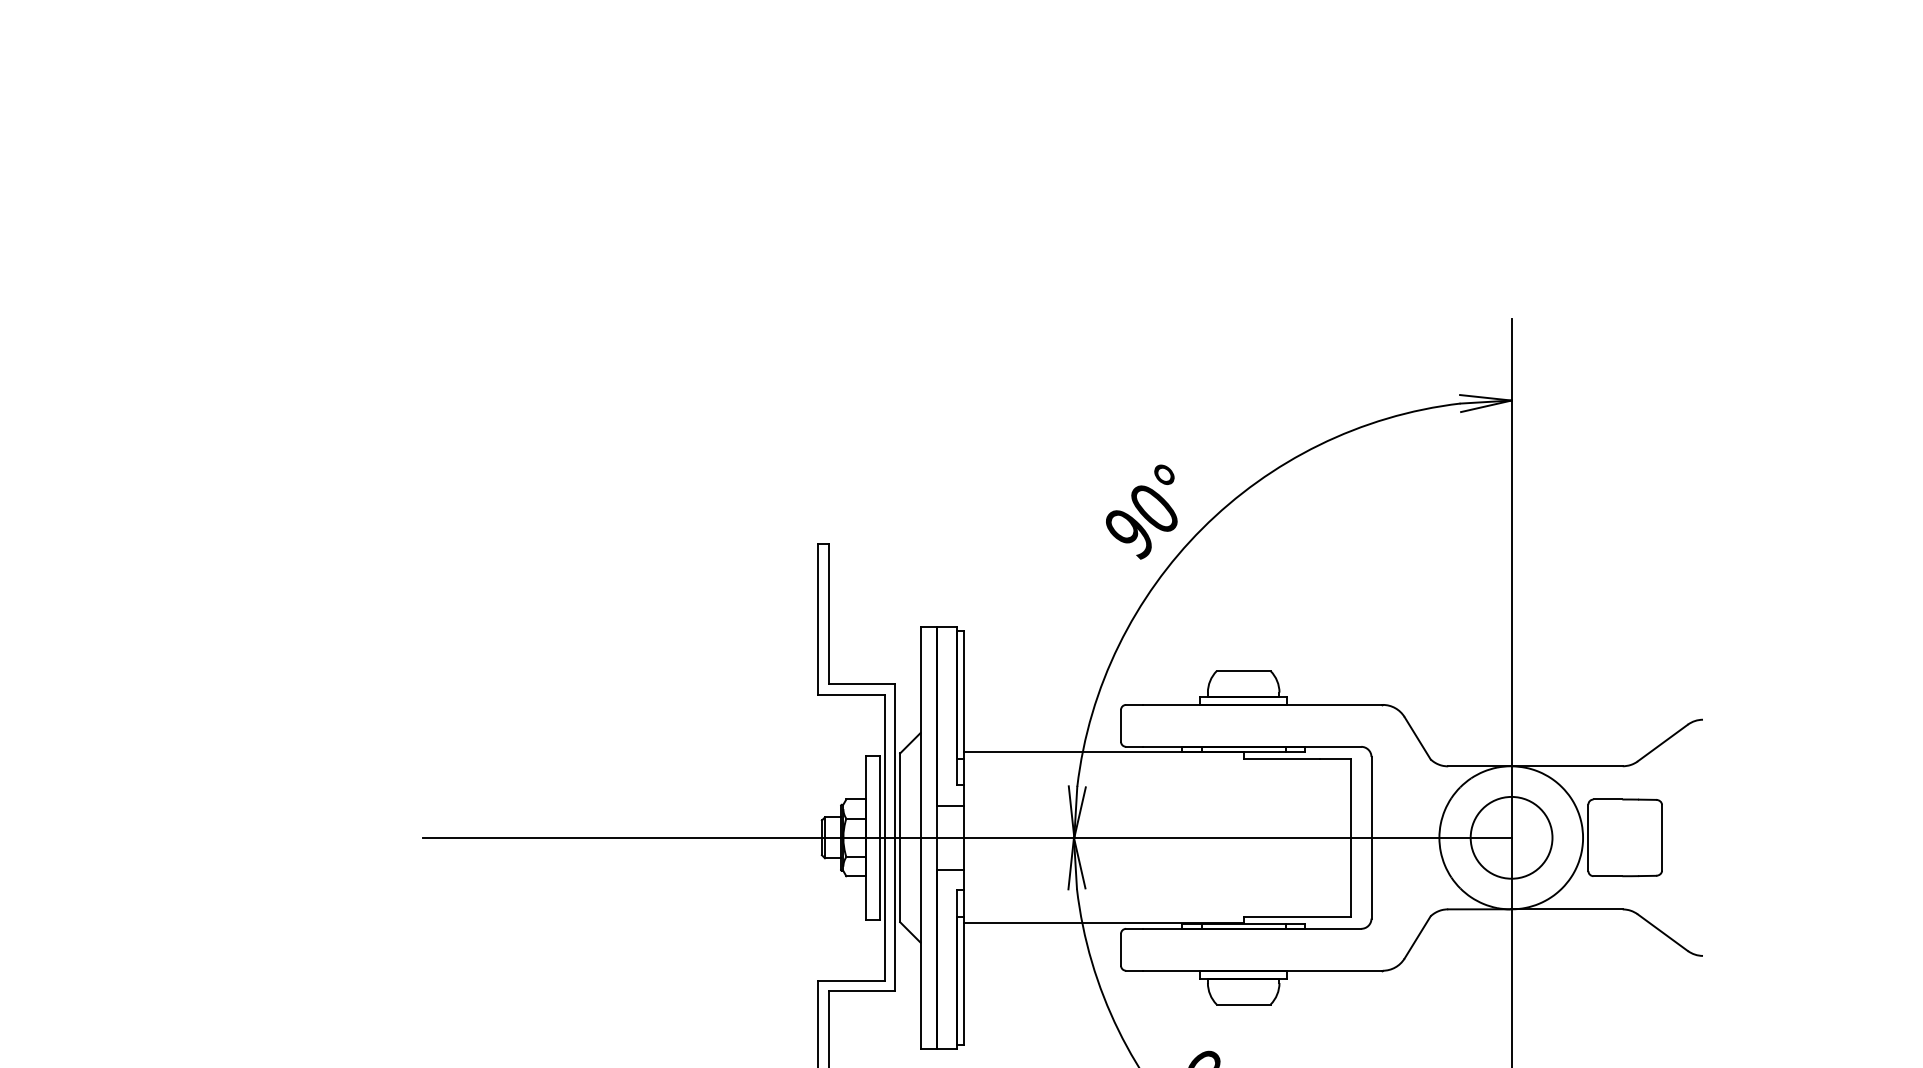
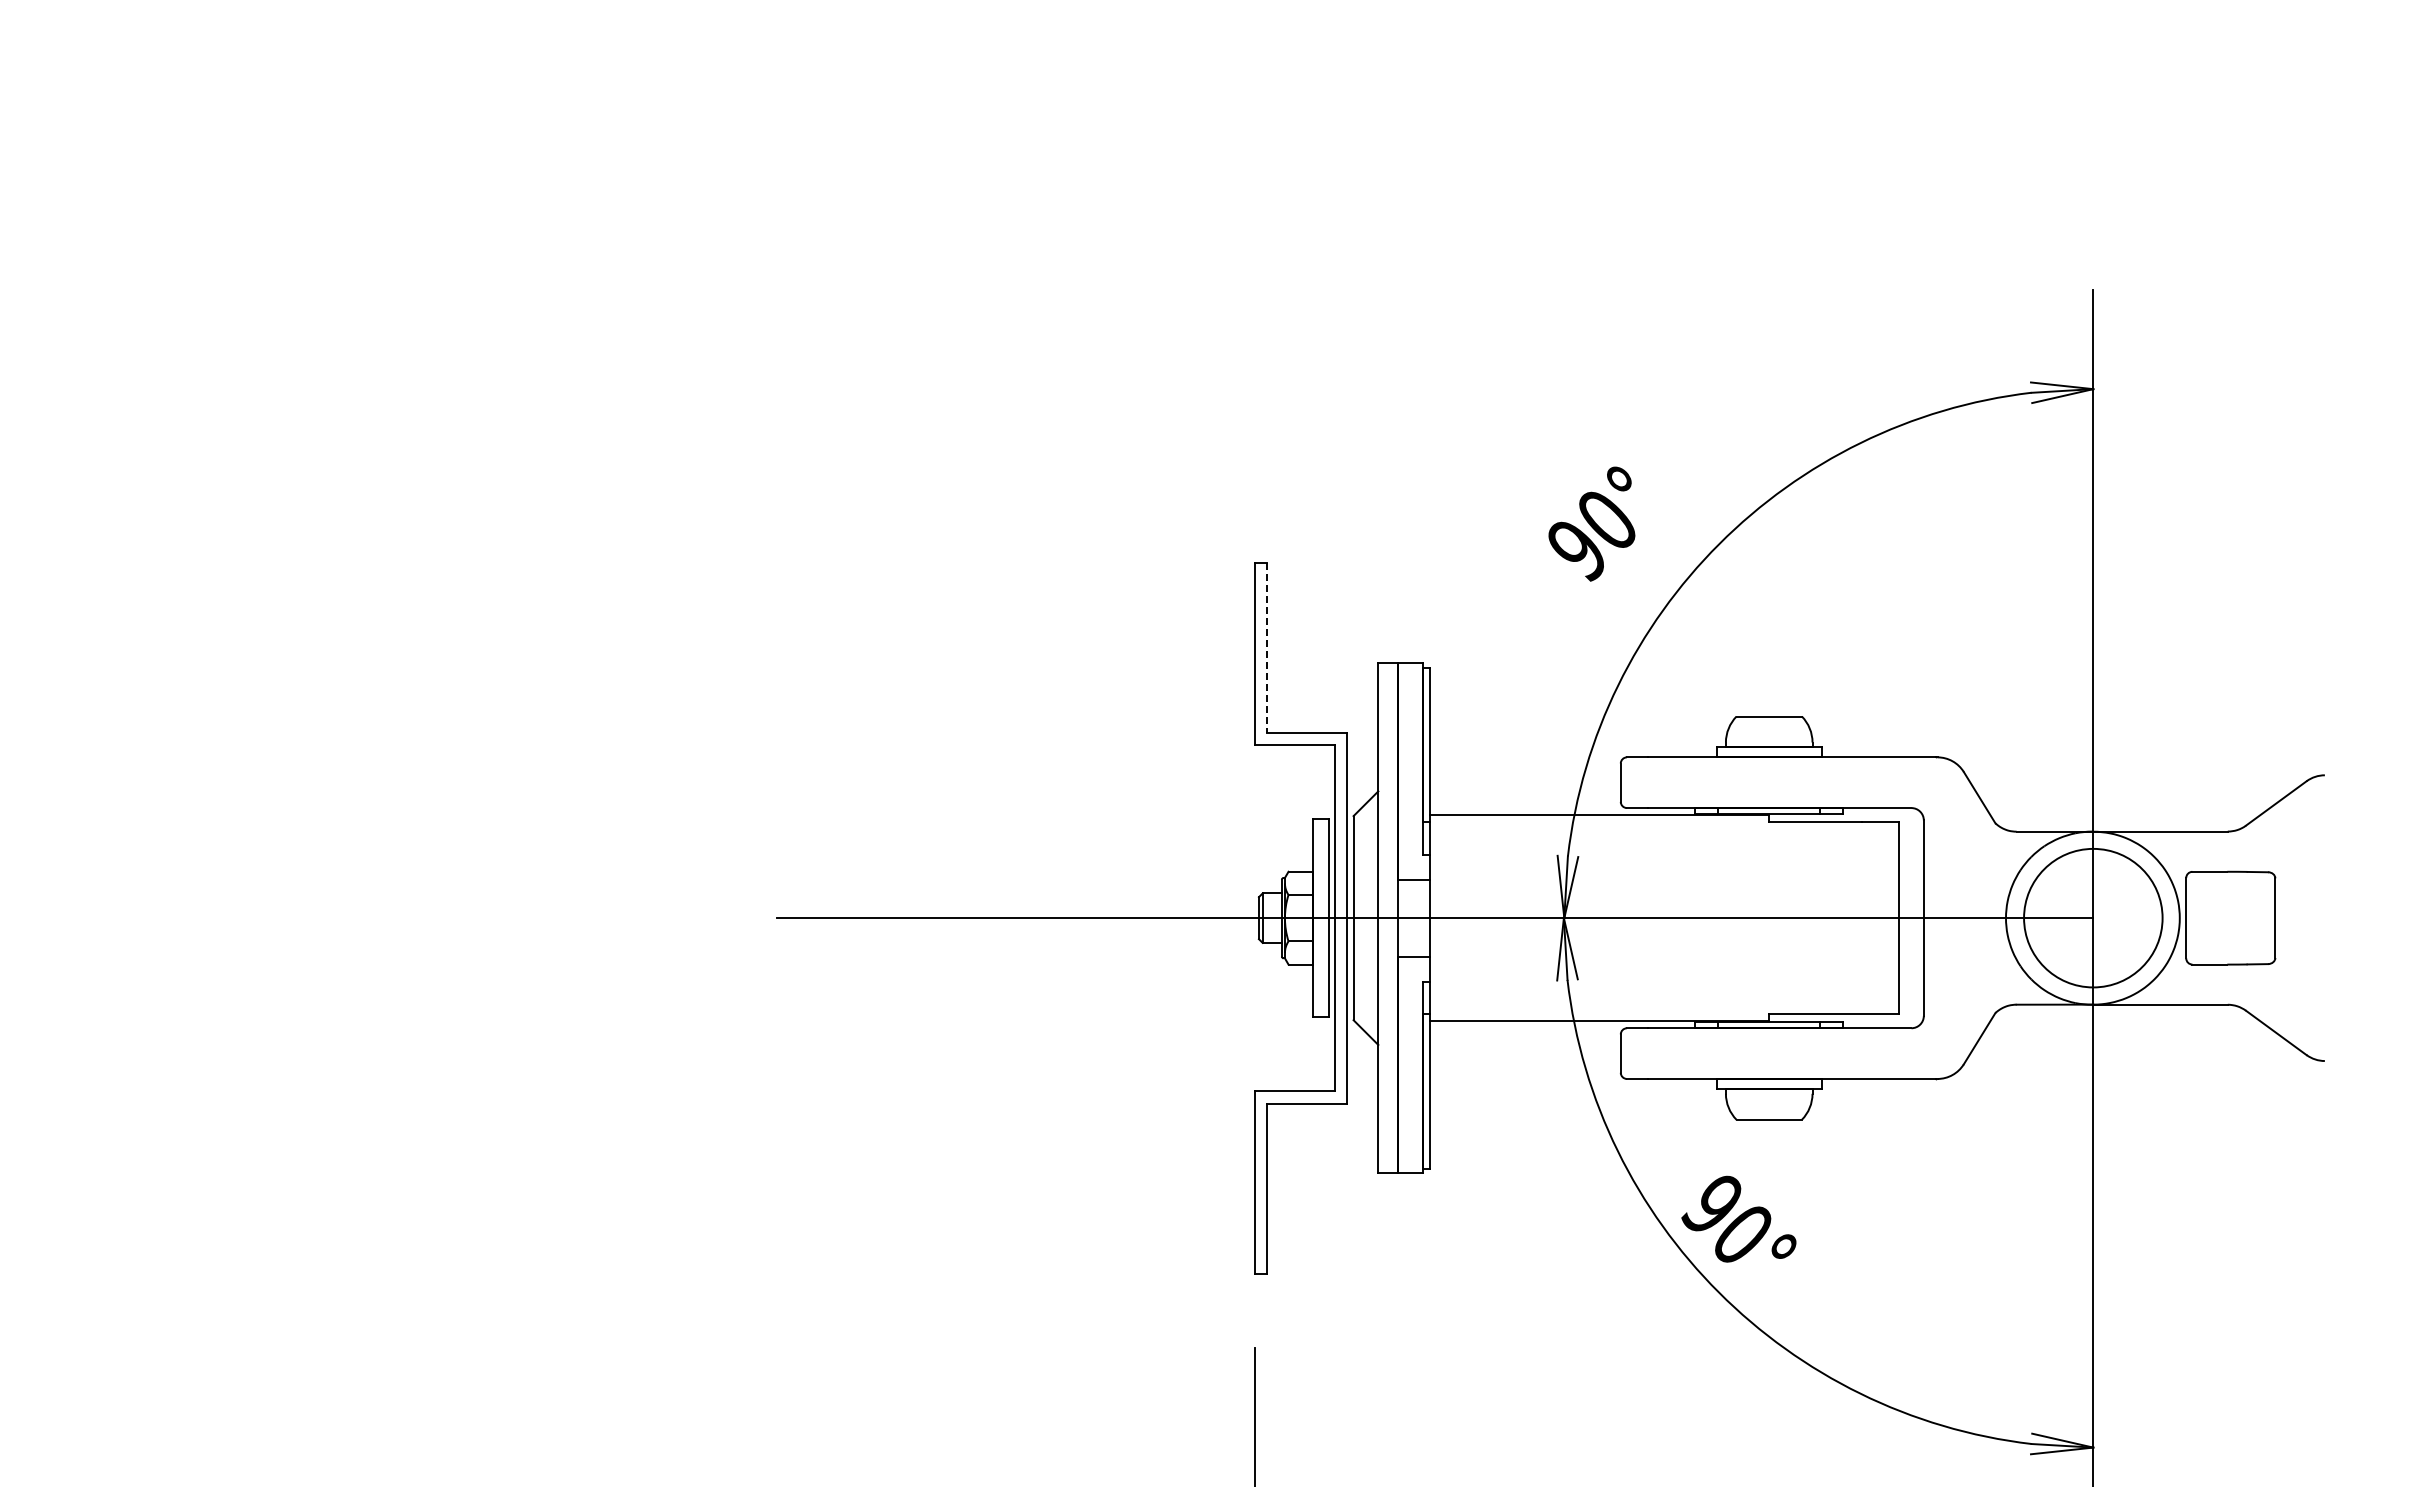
text: (1141, 511) -> (1591, 523), moved
line: (828, 614) -> (1267, 648), solid -> dashed
circle: (1510, 837) -> (2092, 917), size x1.4

